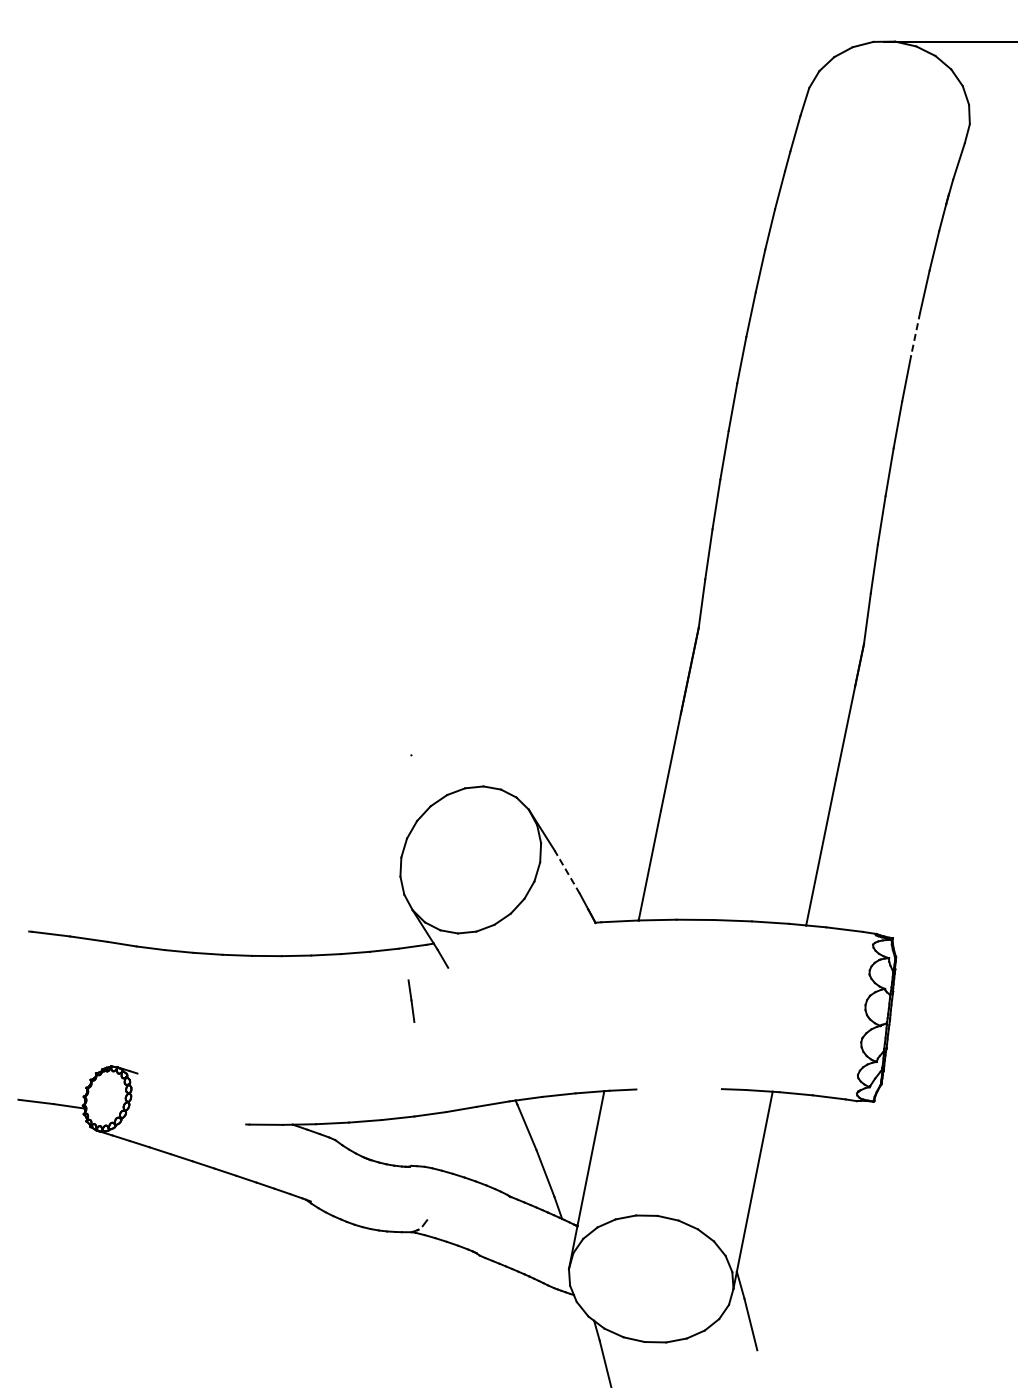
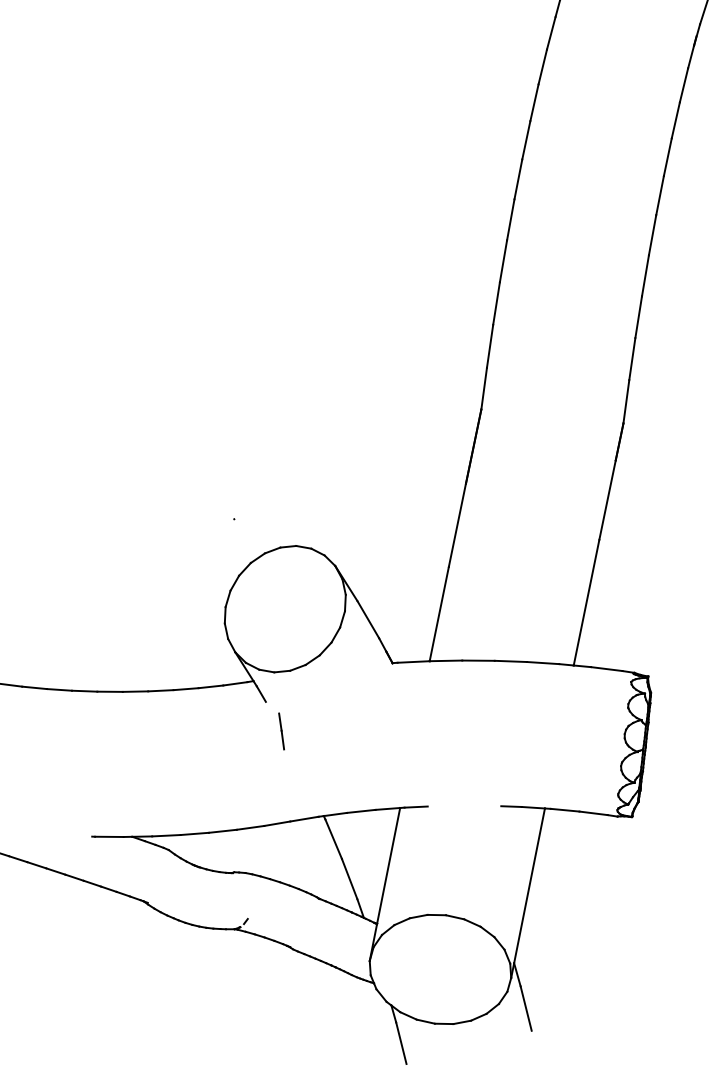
line: (915, 334) -> (667, 157), dashed -> solid
line: (567, 871) -> (368, 619), dashed -> solid
line: (411, 1000) -> (281, 730), moved

